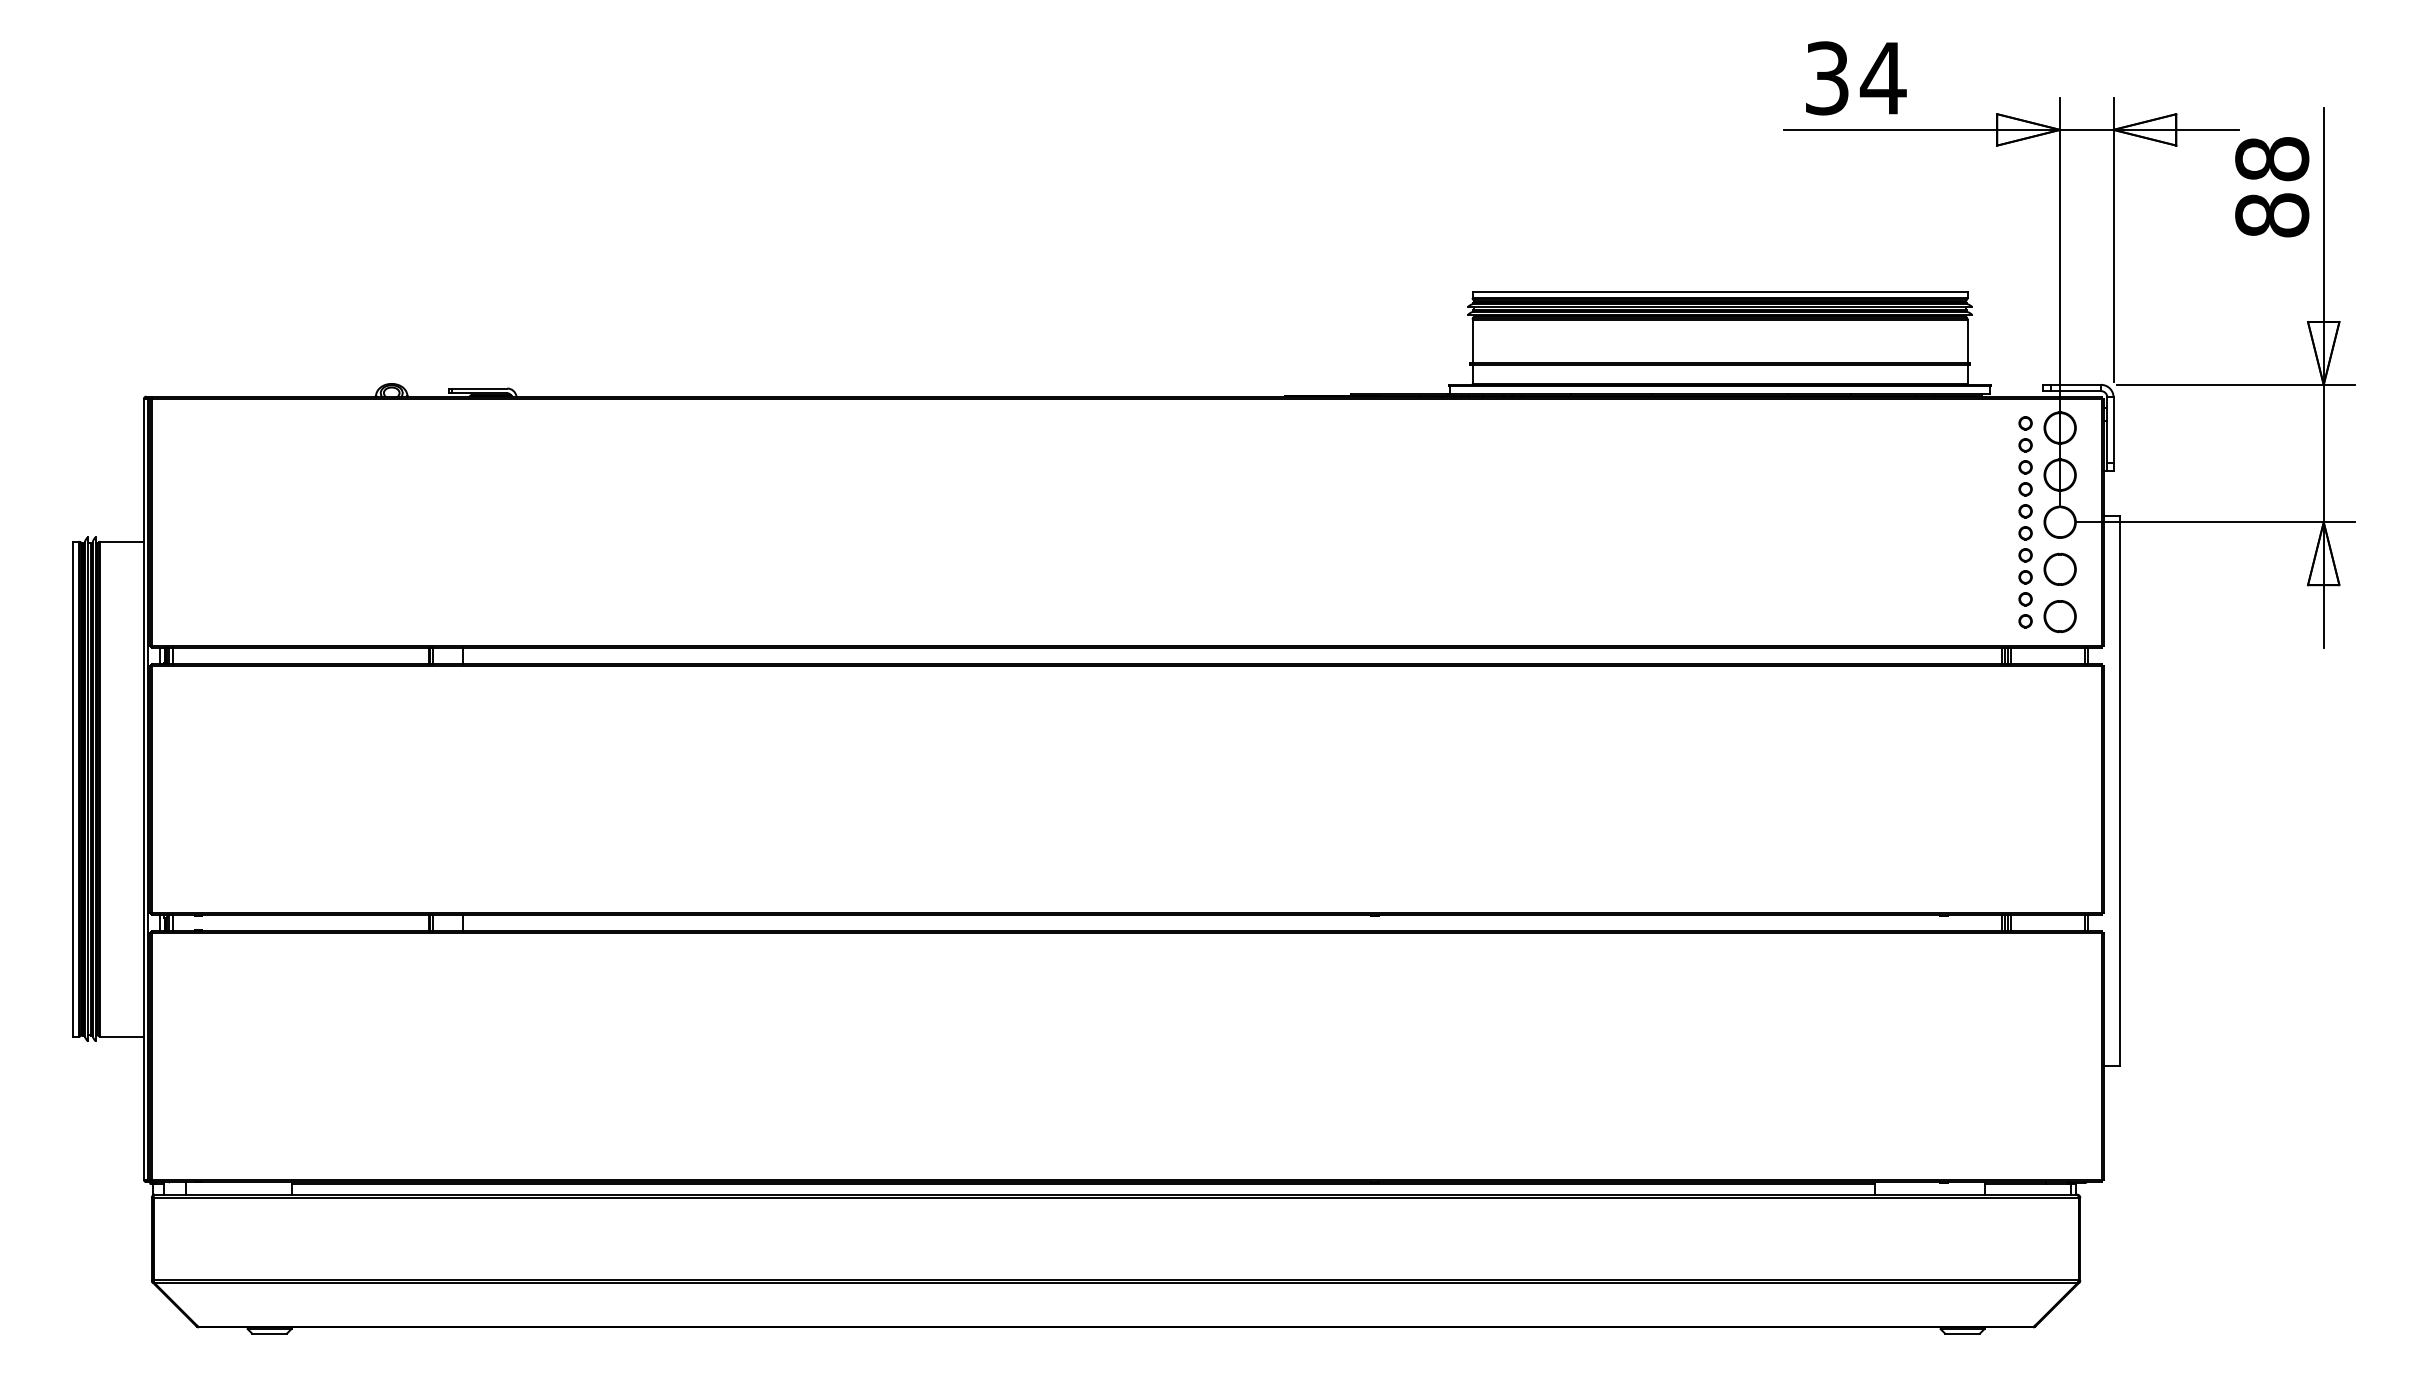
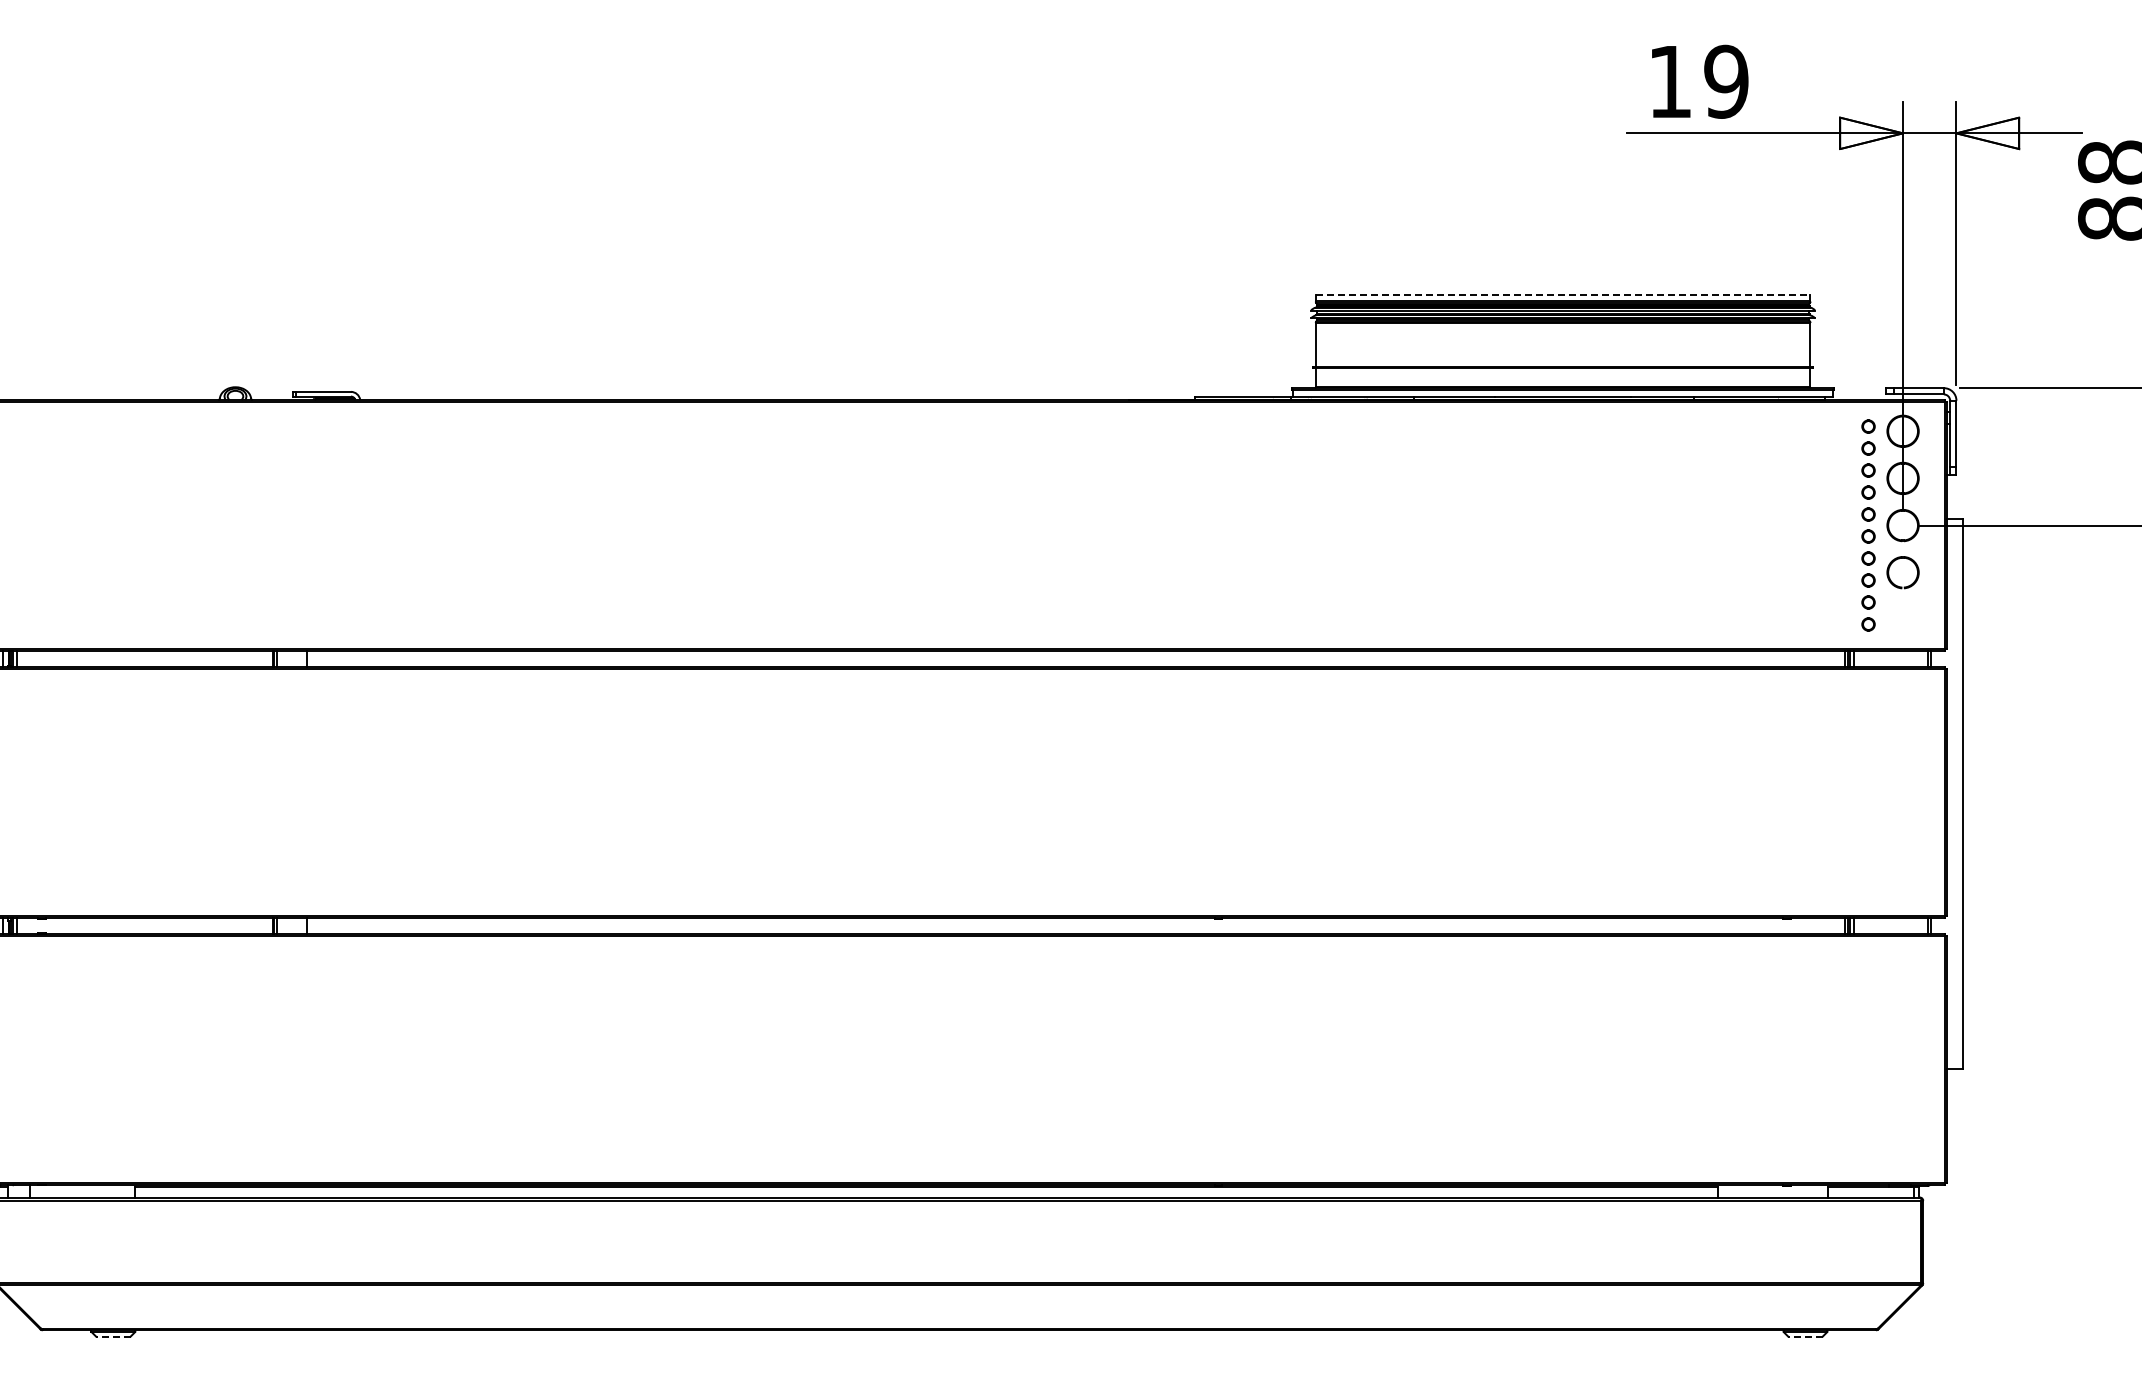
text: (1856, 78) -> (1699, 81), 34 -> 19
line: (1720, 291) -> (1563, 294), solid -> dashed
part: (2059, 616) -> (1902, 619), removed
line: (269, 1333) -> (113, 1336), solid -> dashed
line: (1962, 1333) -> (1805, 1336), solid -> dashed

